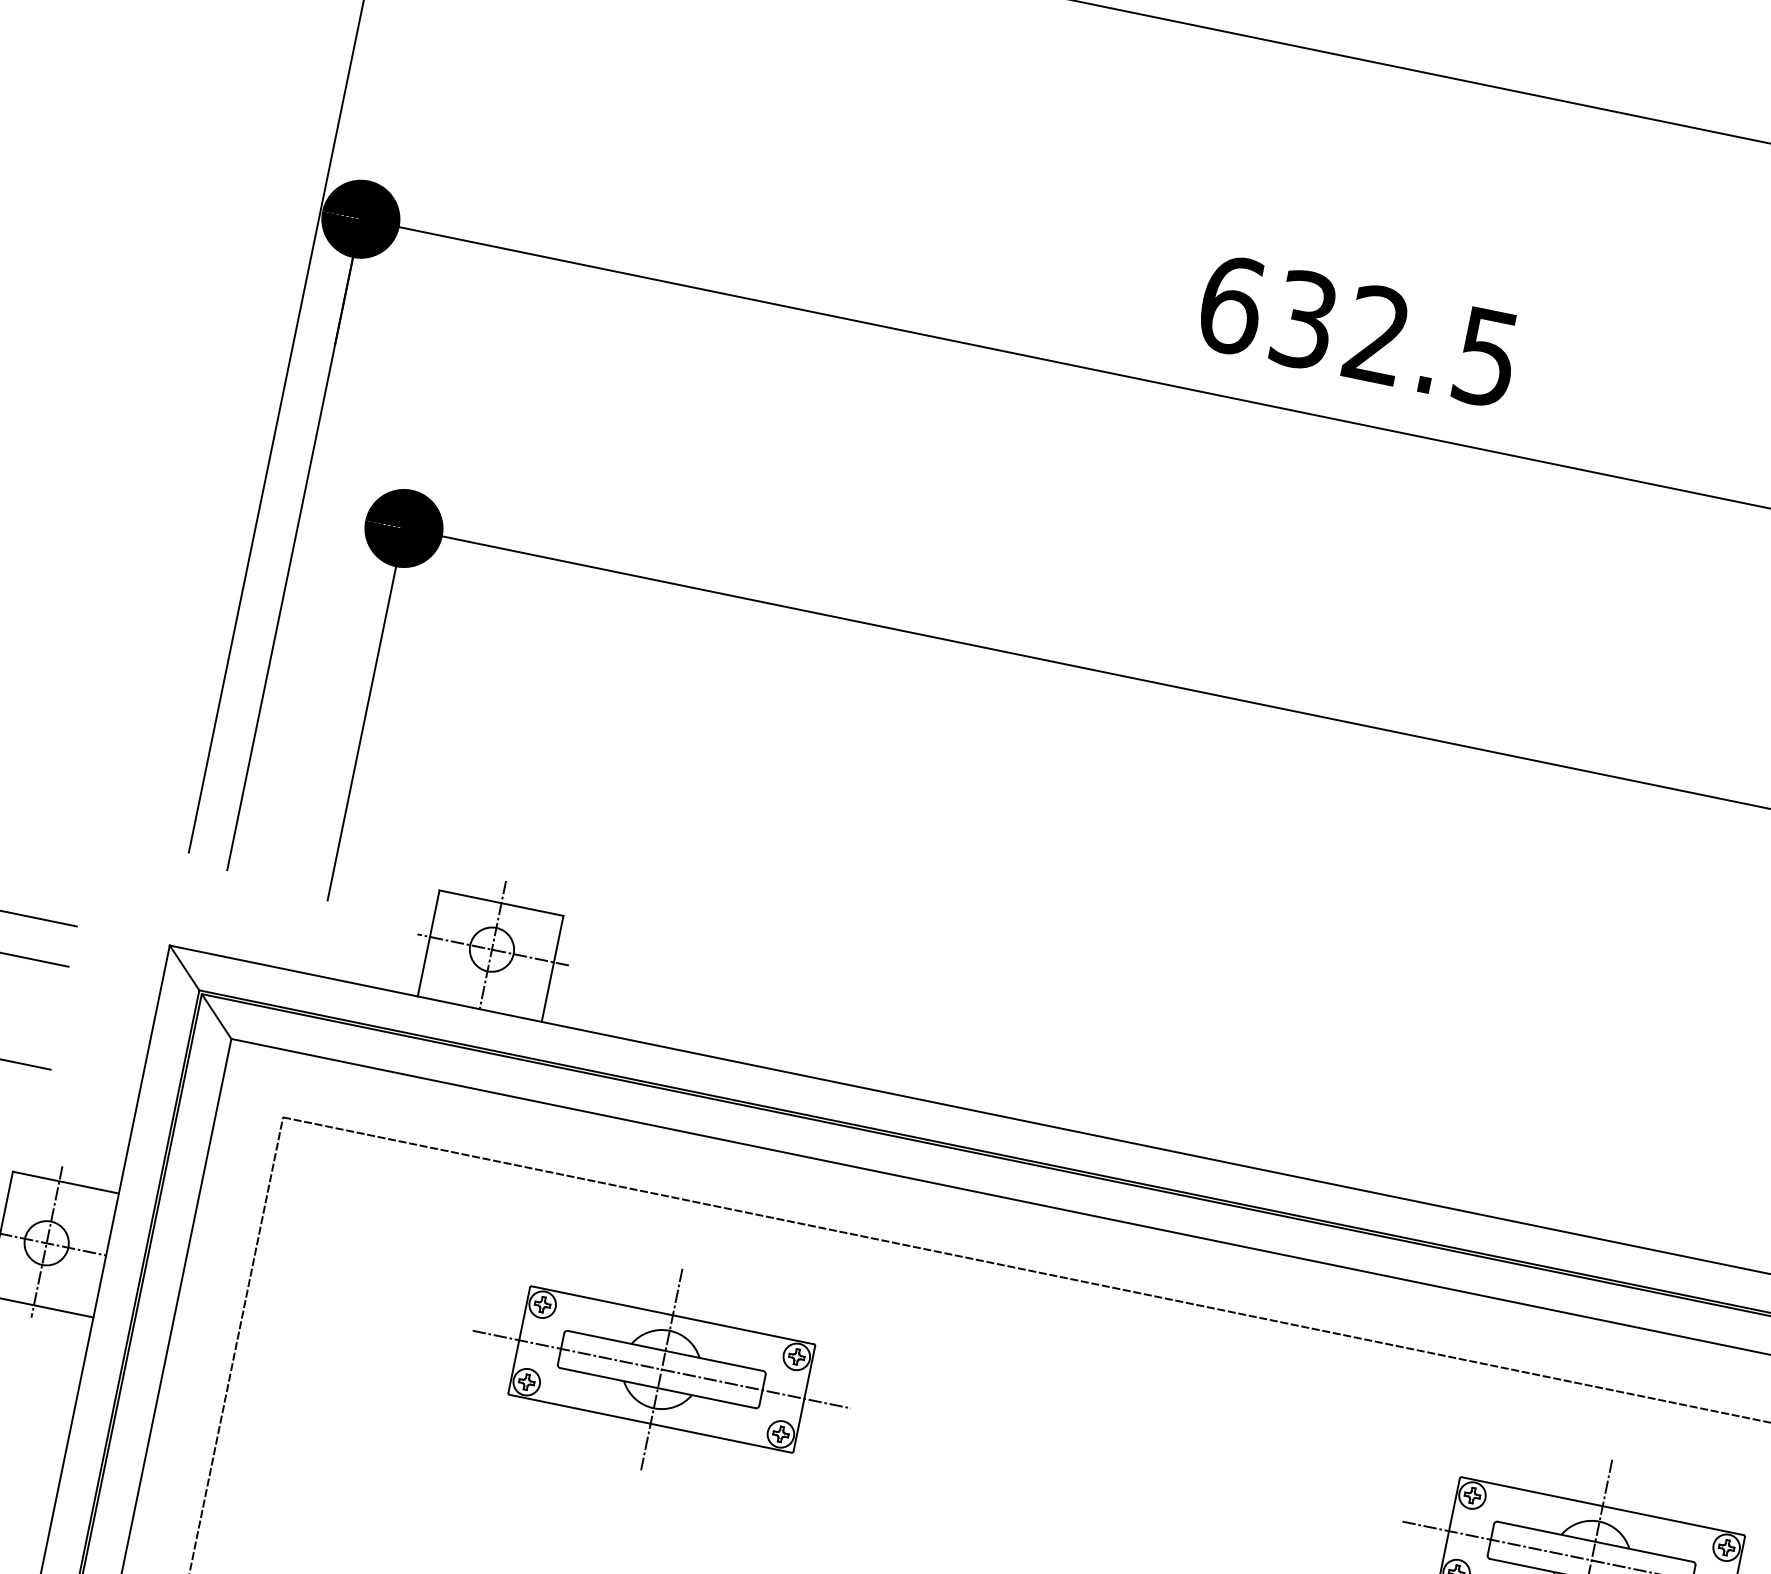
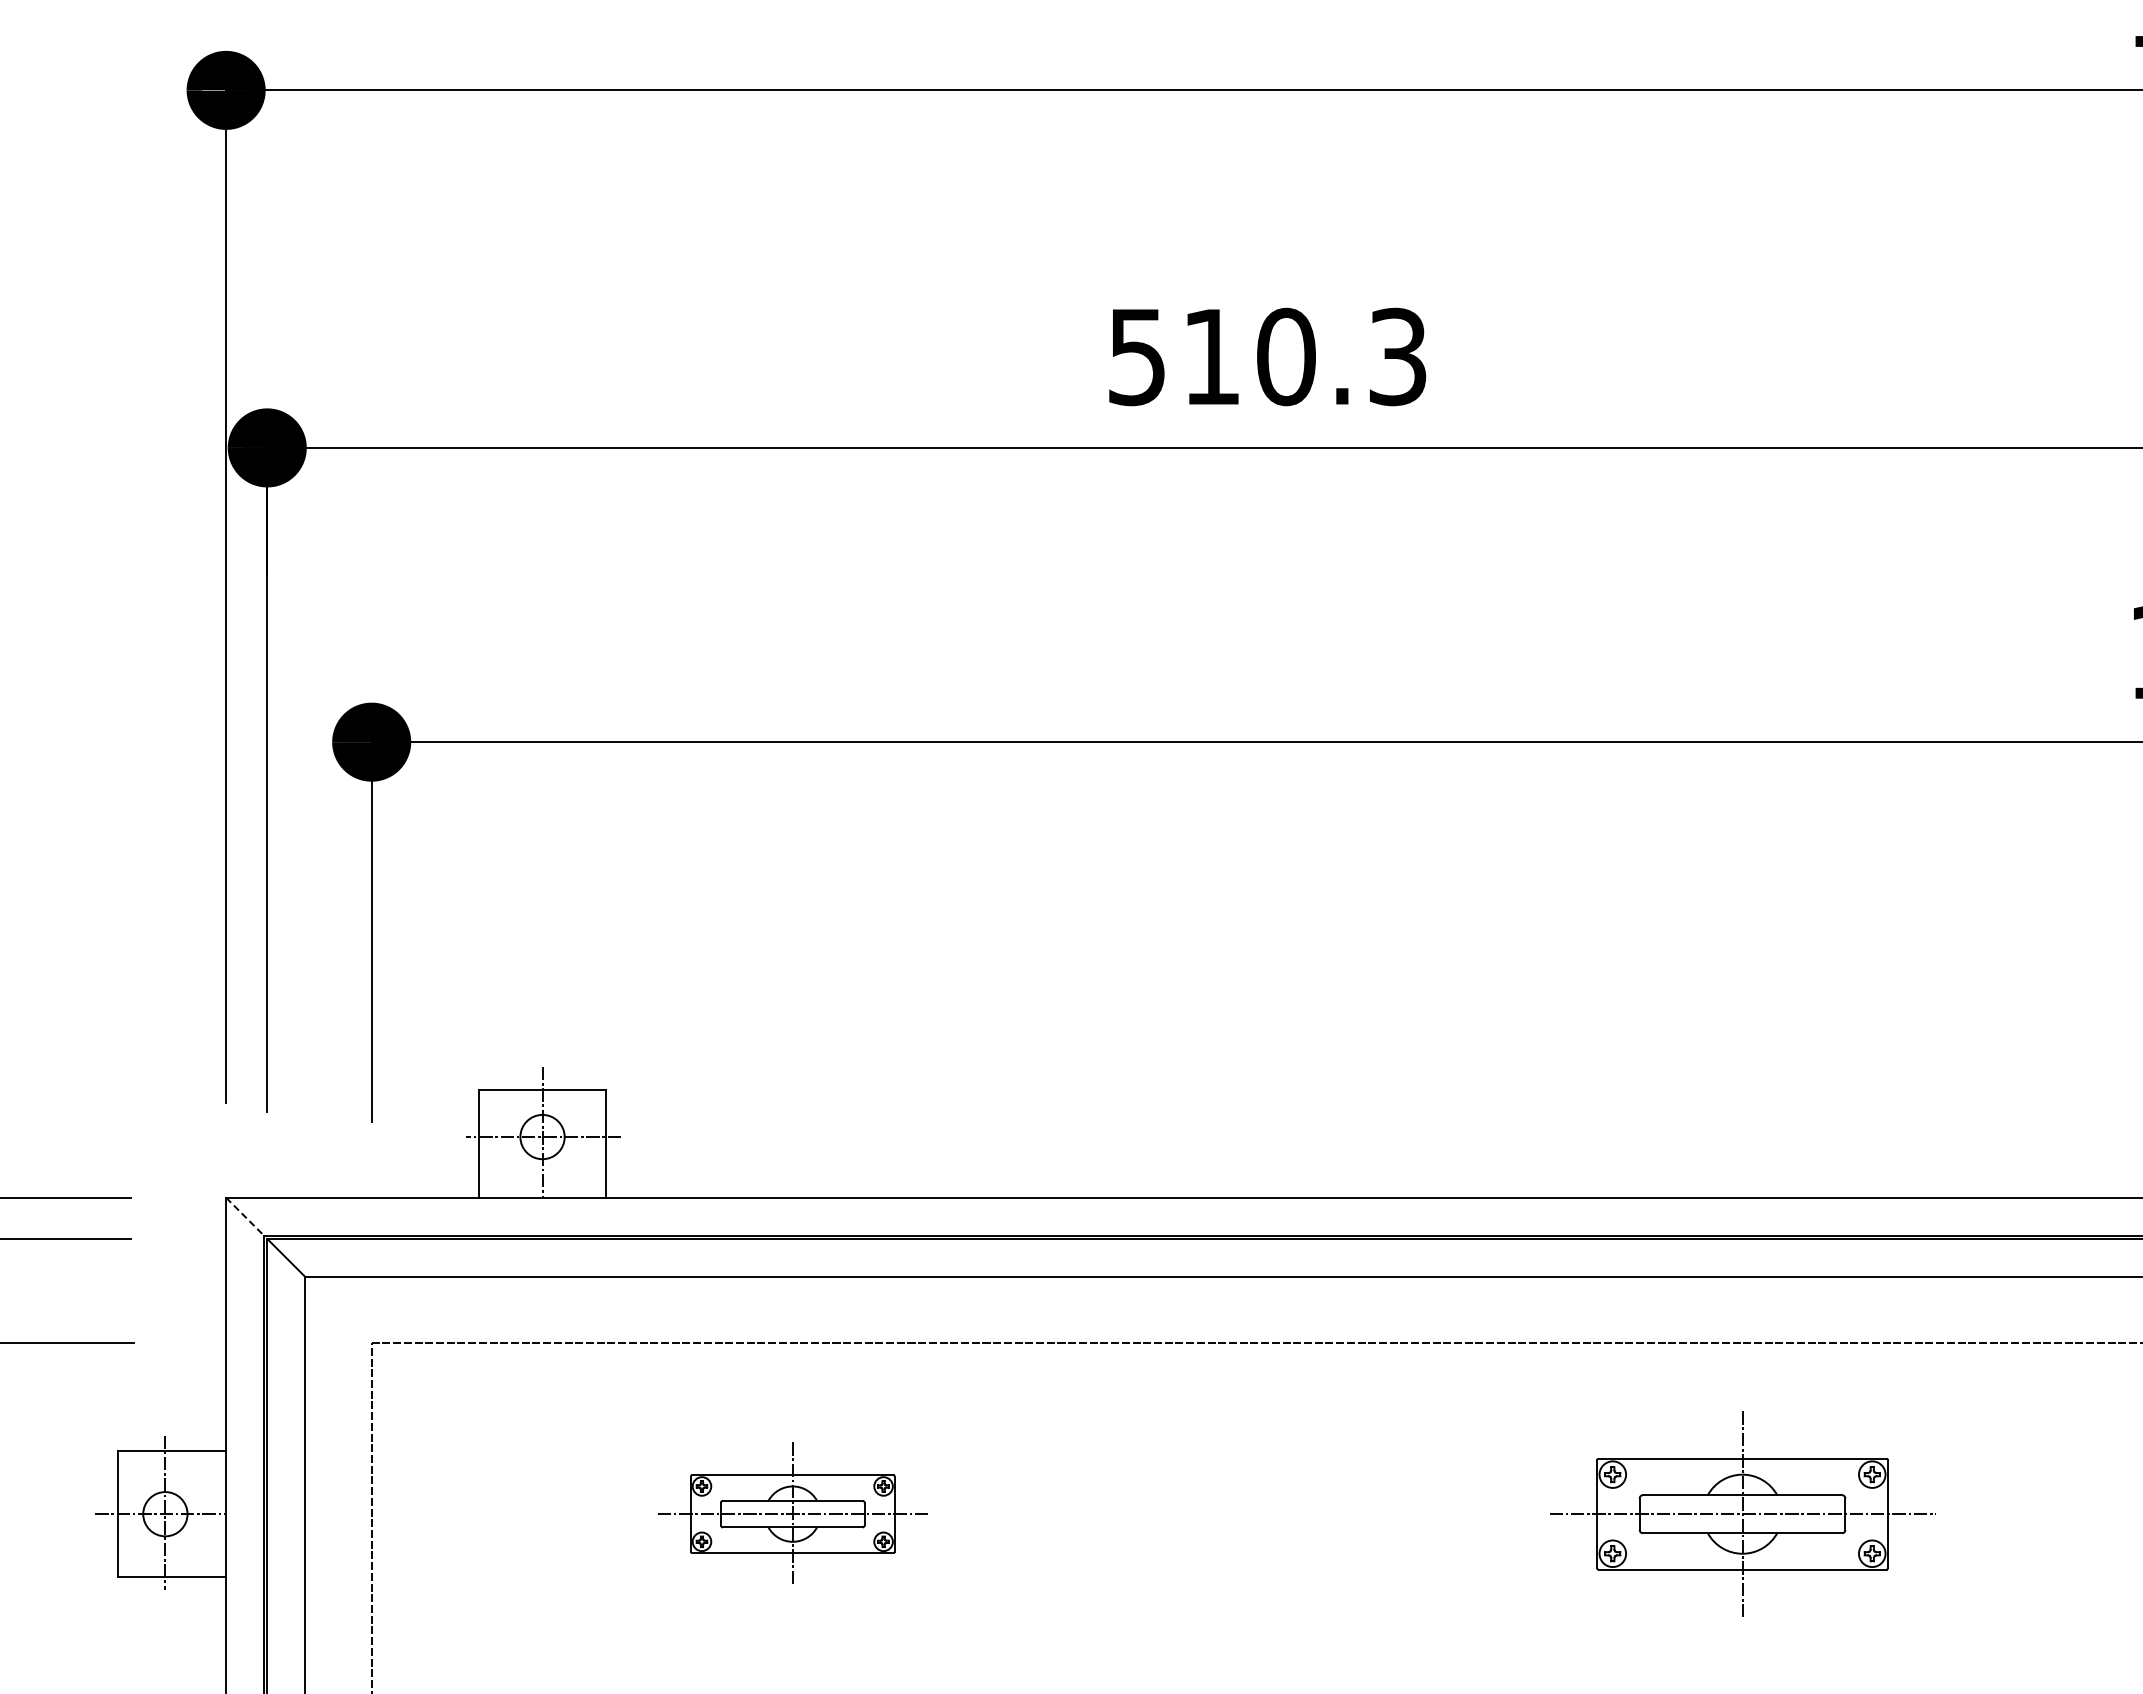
text: (1359, 330) -> (1267, 356), 632.5 -> 510.3
line: (185, 967) -> (245, 1216), solid -> dashed
part: (660, 1368) -> (791, 1513), size x0.7

